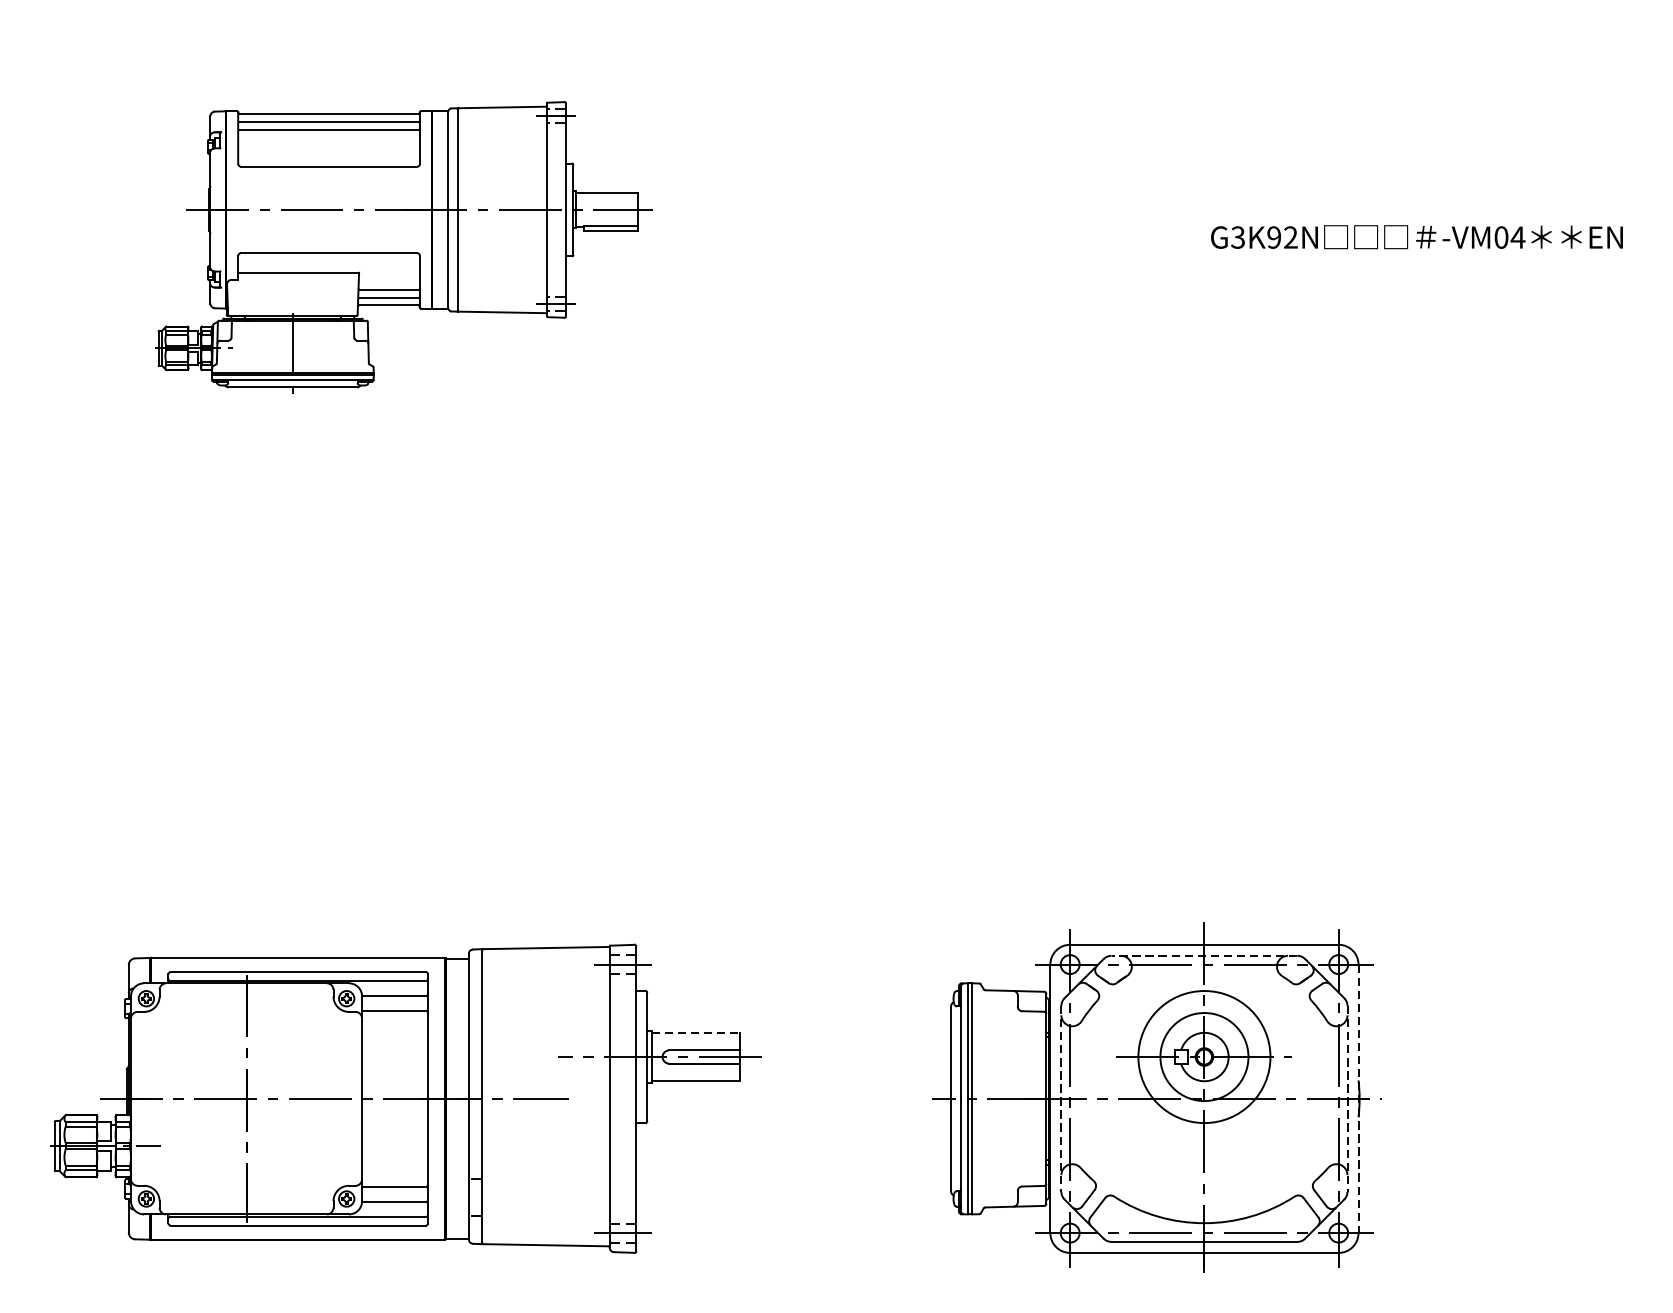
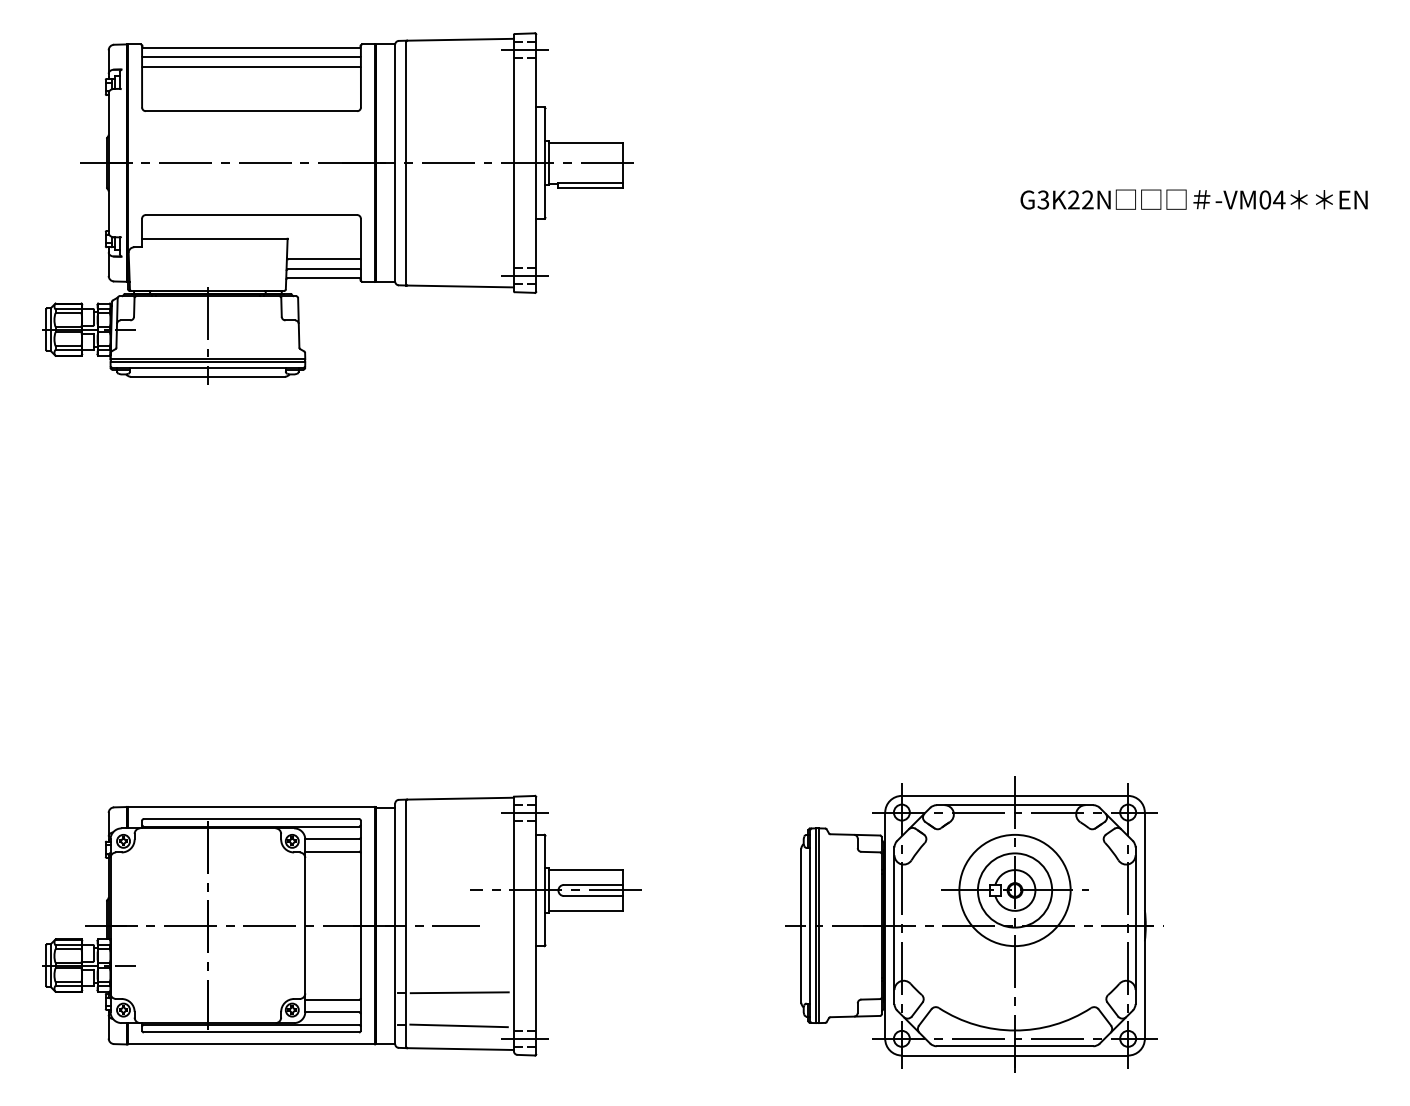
text: (1273, 236) -> (1073, 199), G3K92N -> G3K22N
part: (400, 247) -> (337, 208), size x1.43
line: (1203, 956) -> (1014, 805), dashed -> solid
line: (695, 1033) -> (586, 870), dashed -> solid
line: (1061, 1099) -> (894, 926), dashed -> solid
line: (1347, 1099) -> (1135, 926), dashed -> solid
line: (1358, 1099) -> (1144, 926), dashed -> solid
line: (545, 1178) -> (459, 992), added
line: (543, 1217) -> (458, 1025), added

